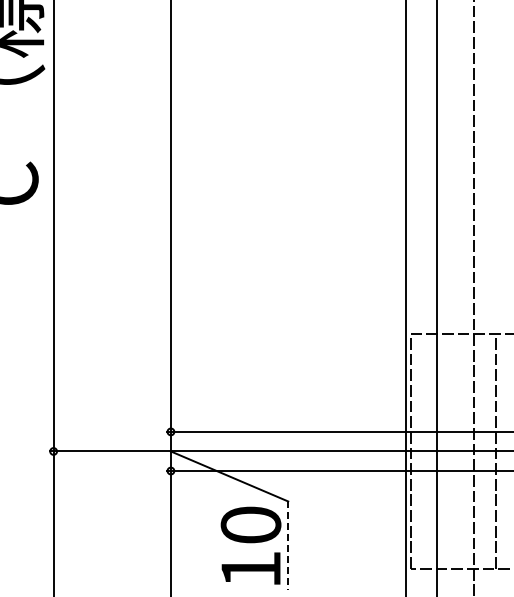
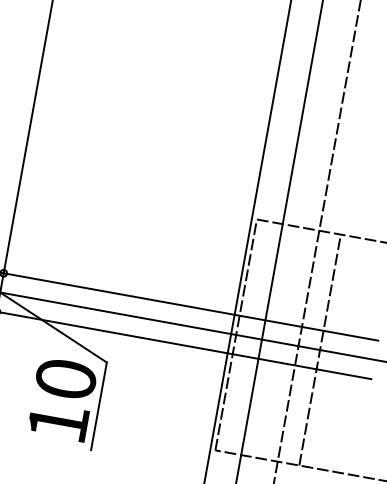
line: (288, 546) -> (99, 406), dashed -> solid

